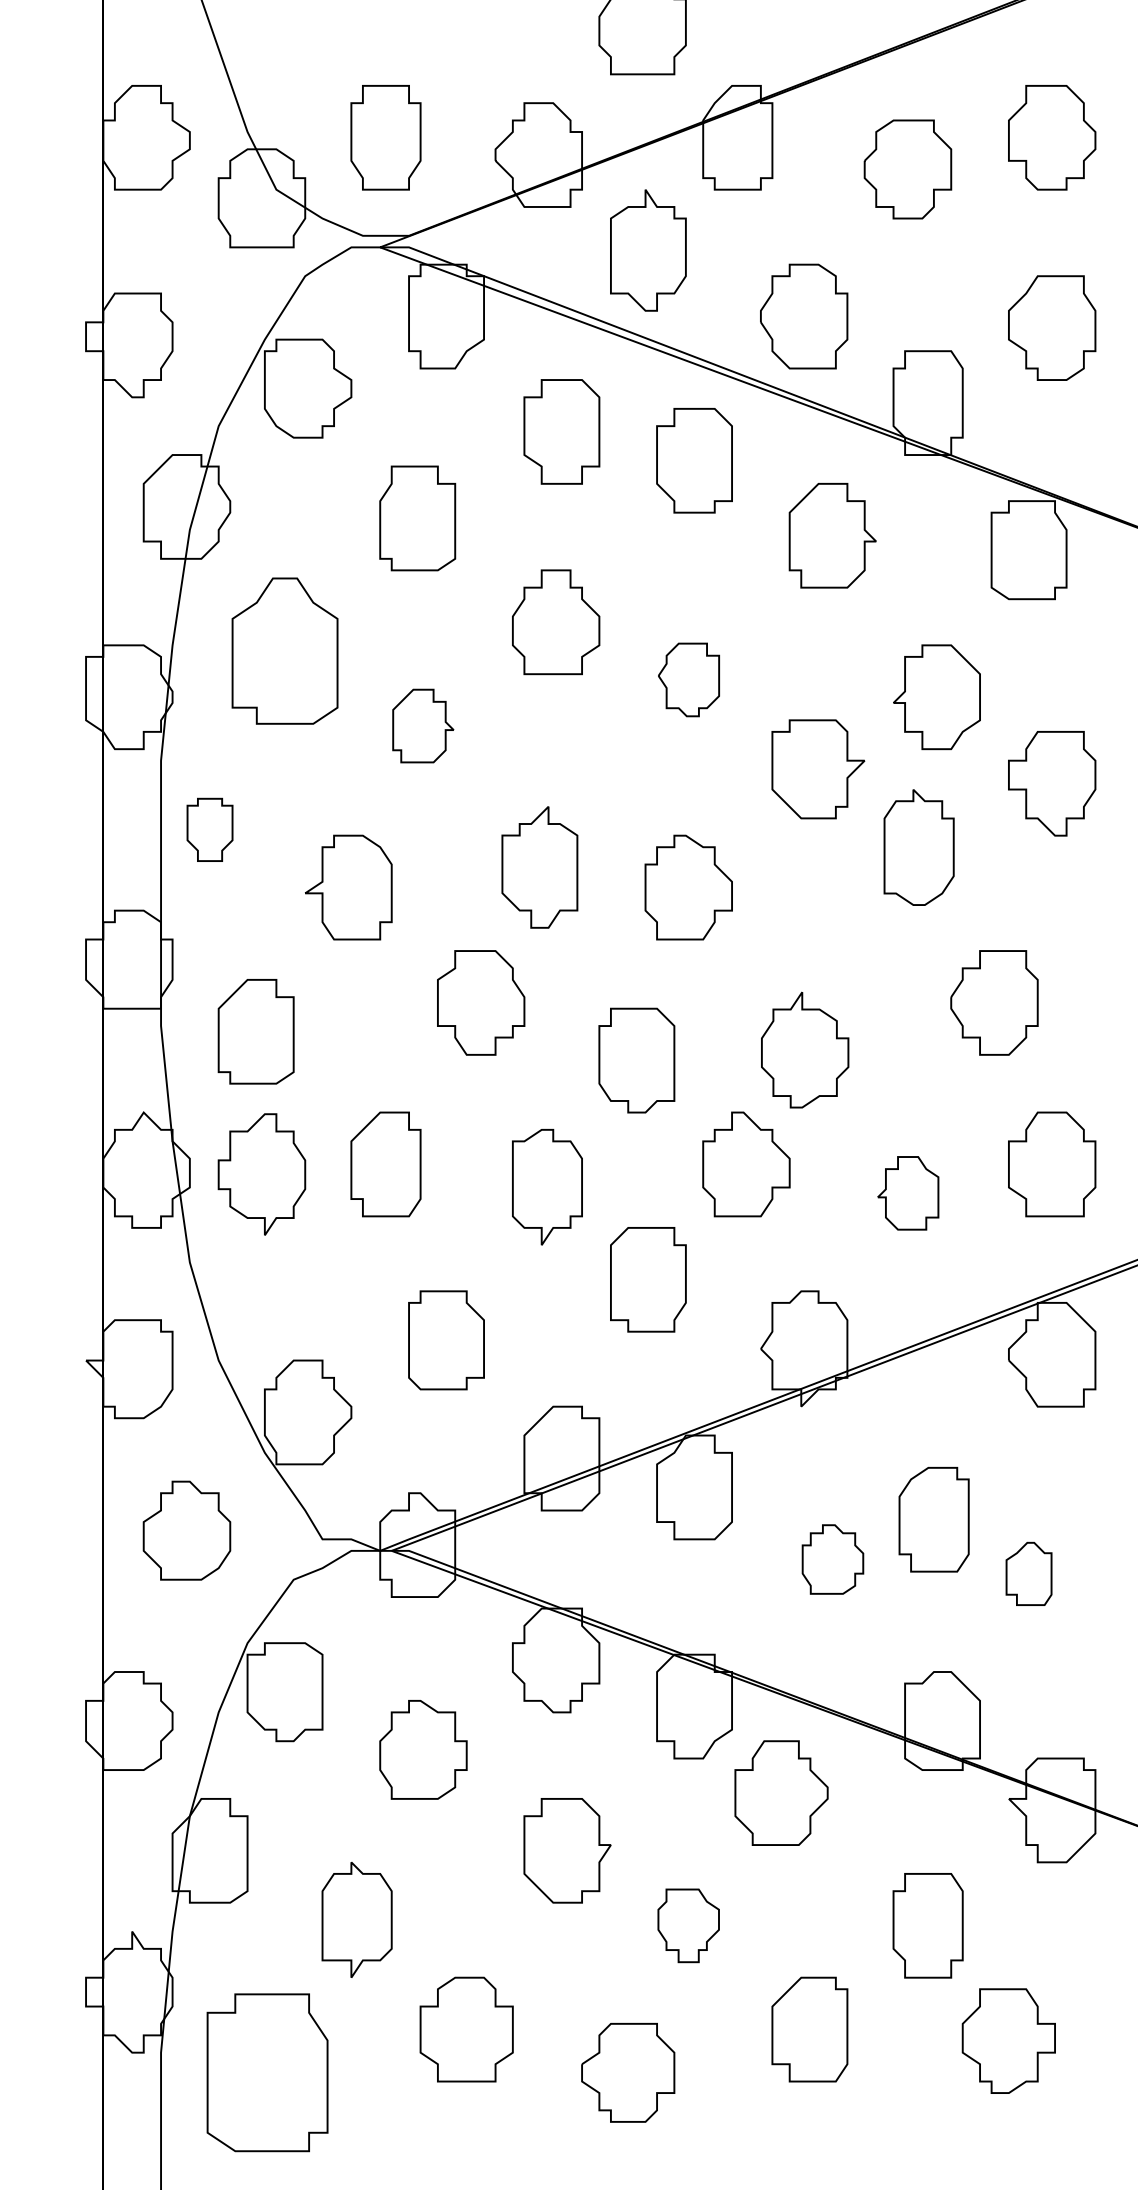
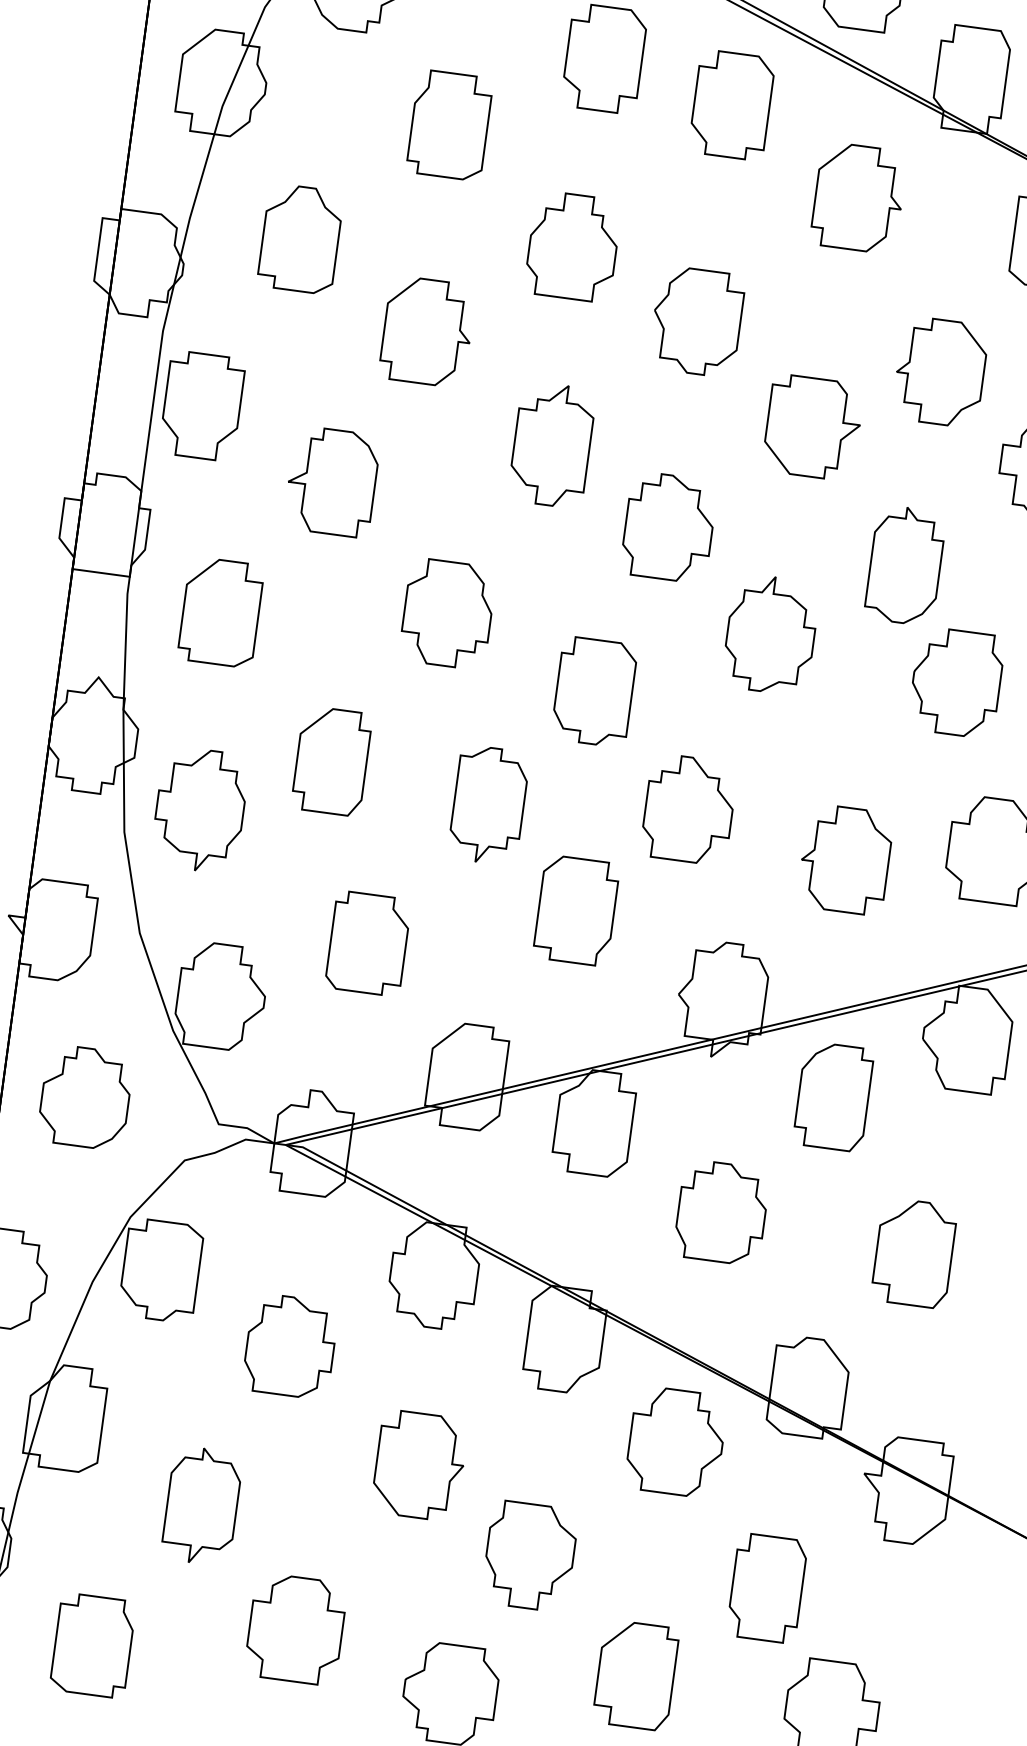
part: (284, 650) -> (300, 238), size x0.71
part: (688, 679) -> (696, 321), size x1.43
part: (423, 725) -> (427, 331), size x1.43
part: (209, 829) -> (201, 405), size x1.67
part: (918, 847) -> (904, 565), moved
part: (539, 867) -> (551, 444), moved
part: (805, 1049) -> (771, 634), moved
part: (261, 1174) -> (199, 810), moved
part: (908, 1193) -> (845, 860), size x1.43
part: (933, 1519) -> (832, 1096), moved
part: (832, 1559) -> (721, 1212), size x1.43
part: (1028, 1573) -> (913, 1252), size x1.67
part: (781, 1792) -> (676, 1441), moved
part: (688, 1925) -> (529, 1555), size x1.43
part: (267, 2072) -> (92, 1645), size x0.62

